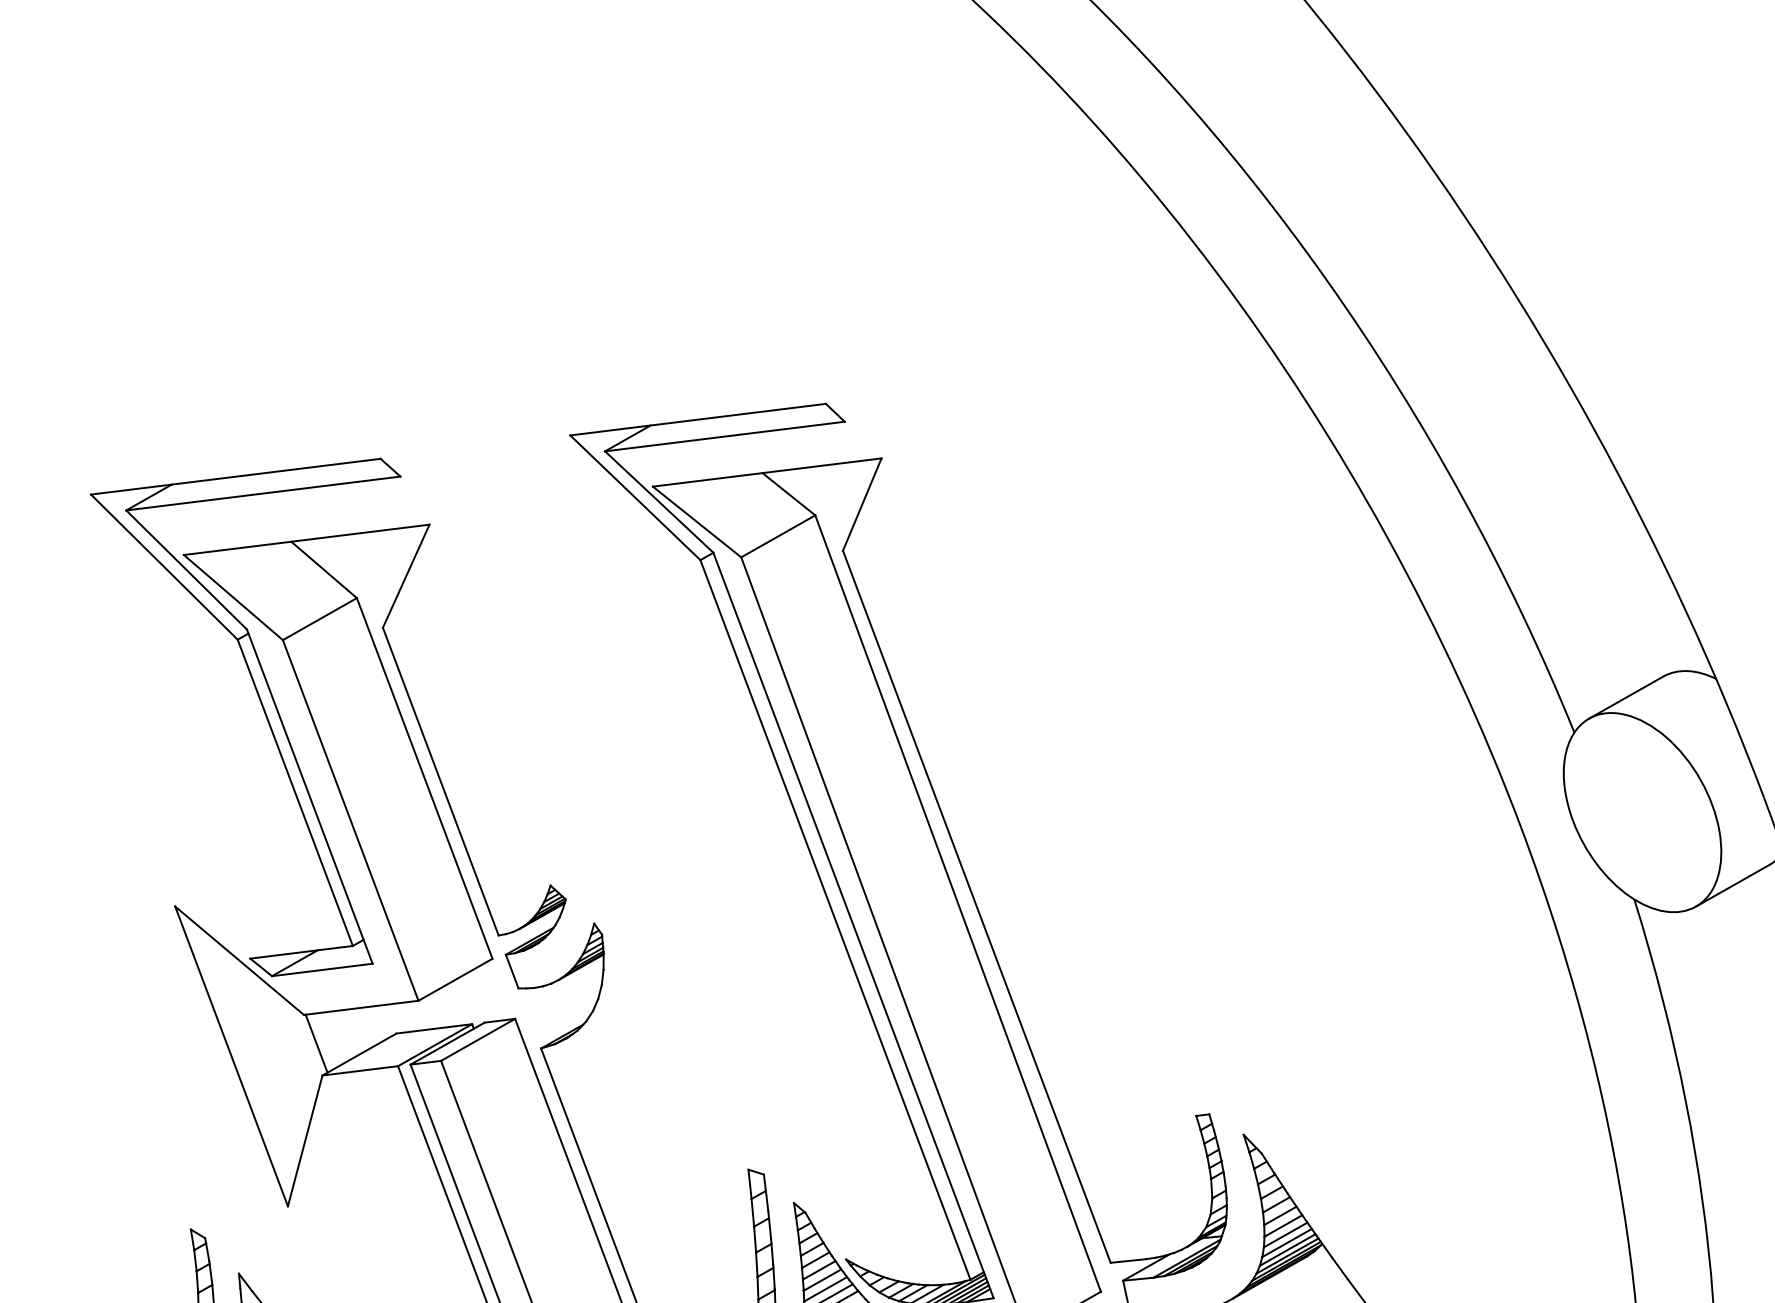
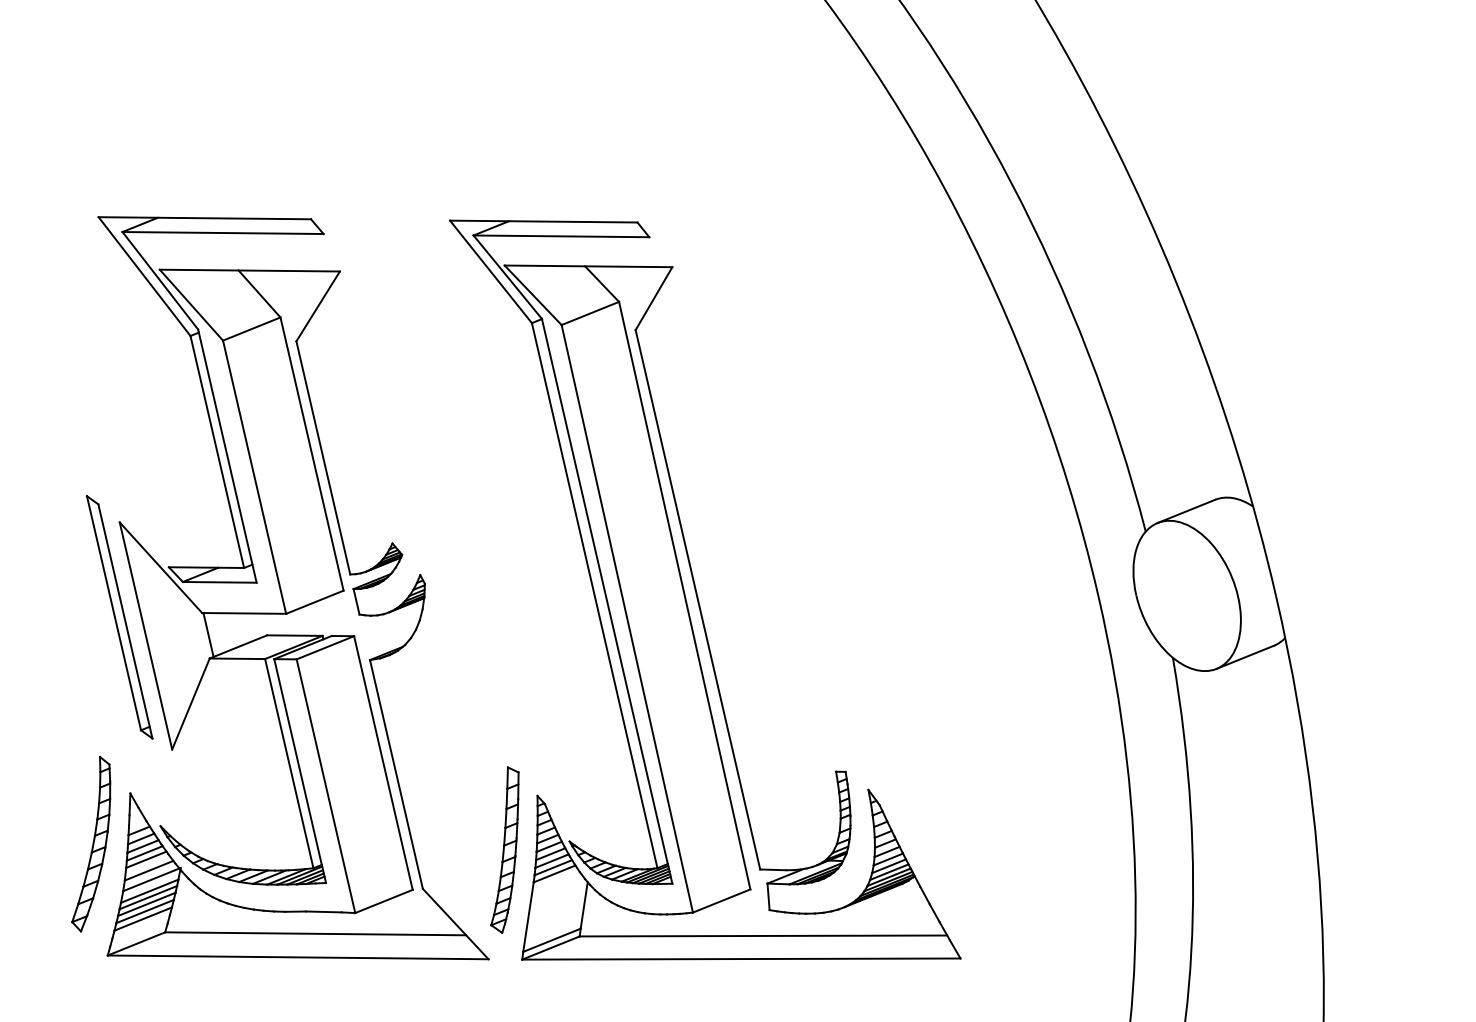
part: (192, 1036) -> (119, 617), added

